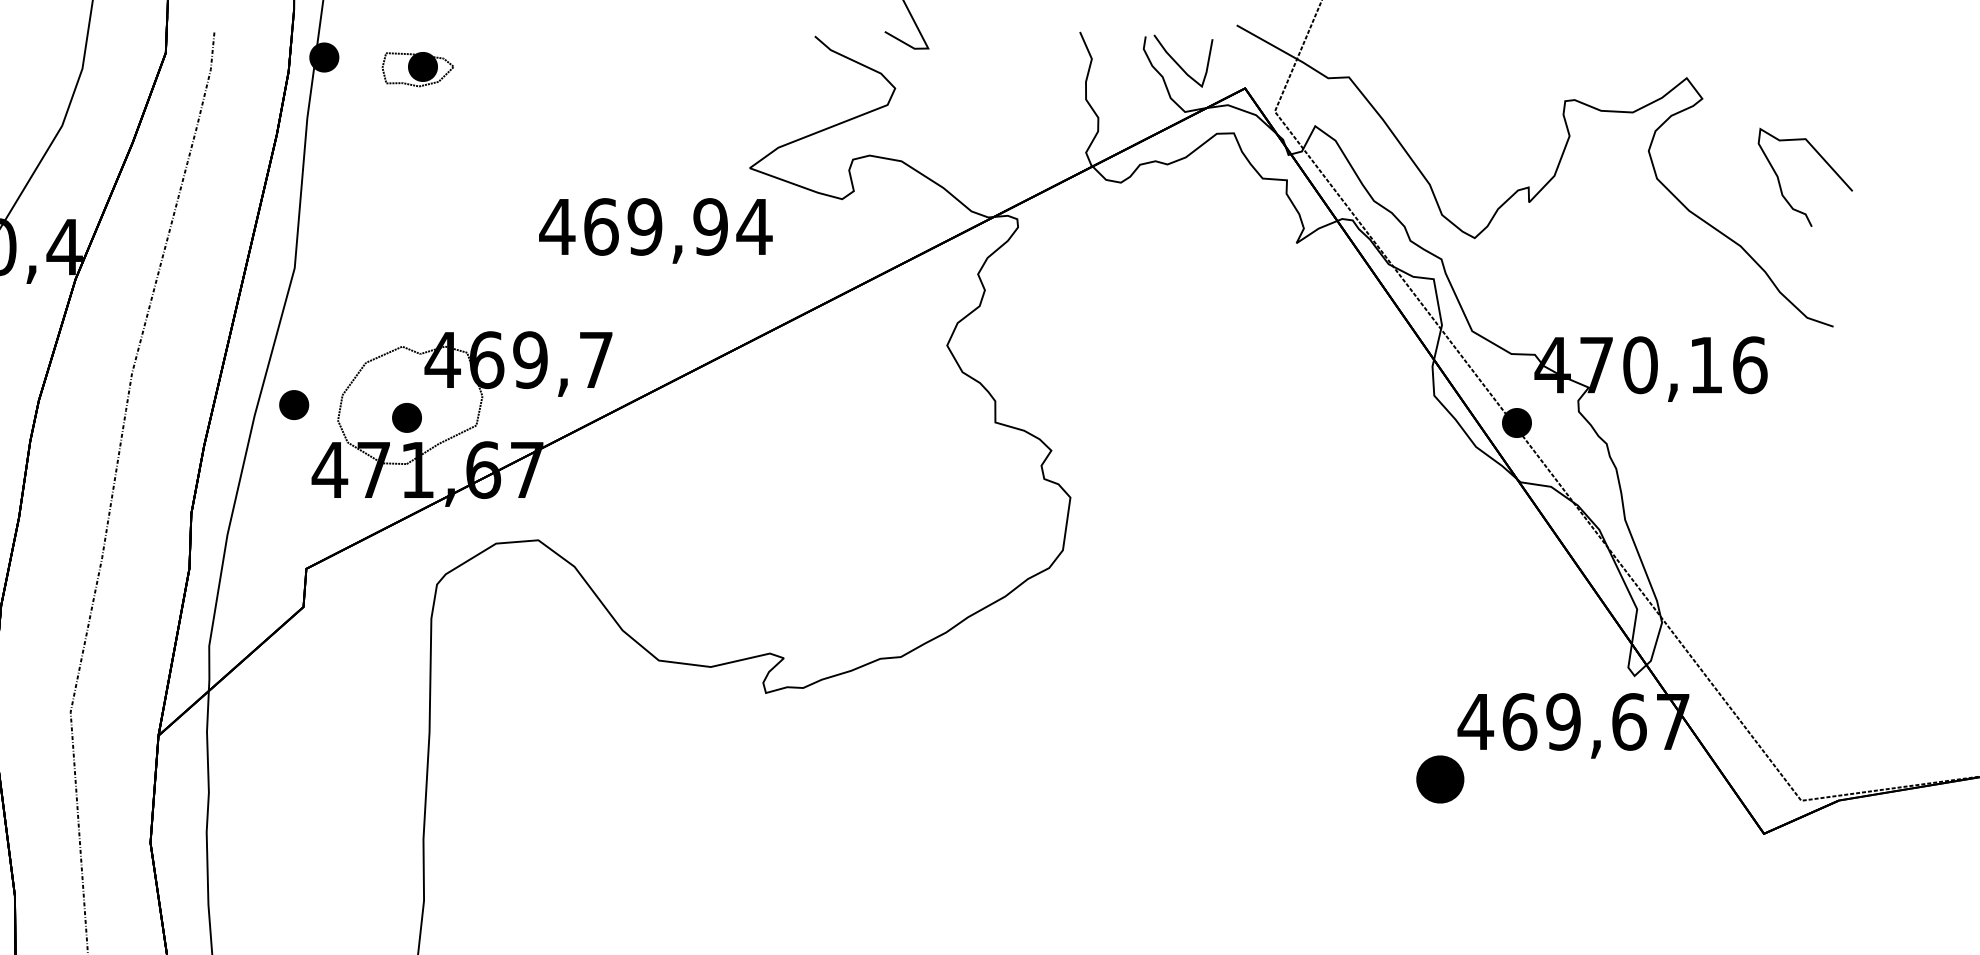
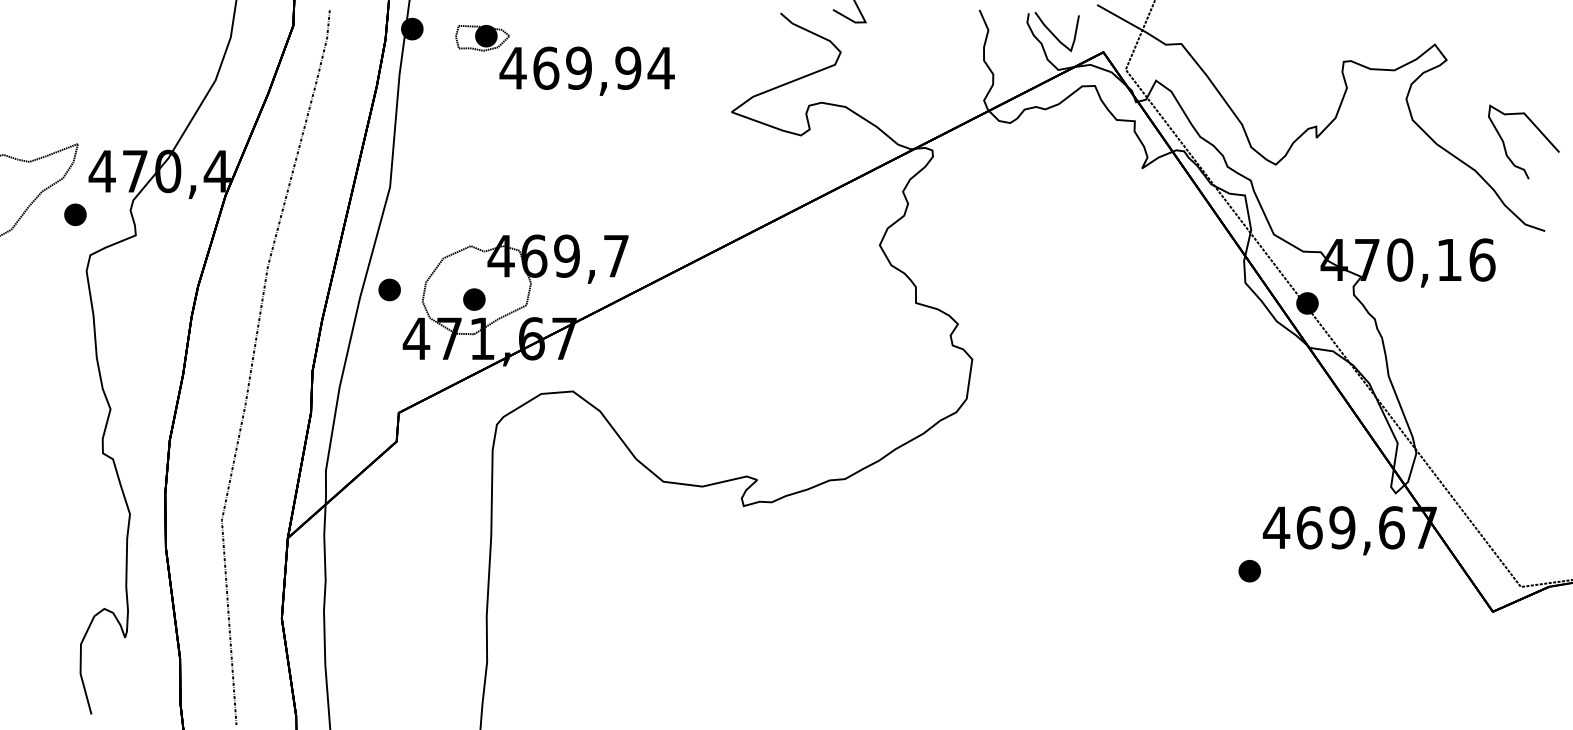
curve: (1822, 159) -> (1536, 128), moved
text: (654, 229) -> (586, 70), moved
part: (1439, 780) -> (1249, 571), size x0.62

